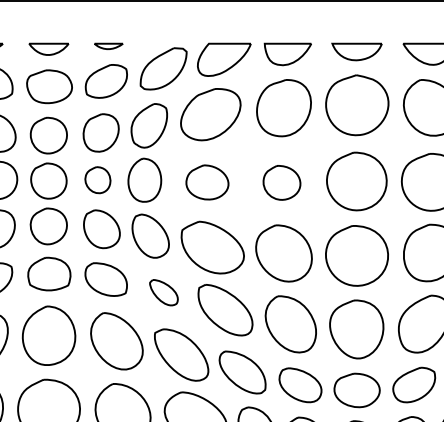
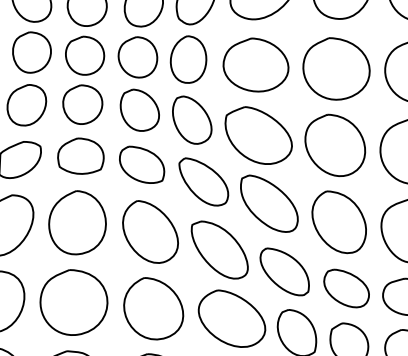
part: (97, 179) -> (137, 56), size x1.43
part: (207, 182) -> (256, 65), size x1.43
part: (281, 182) -> (336, 68), size x1.67
part: (163, 292) -> (203, 181), size x1.67

